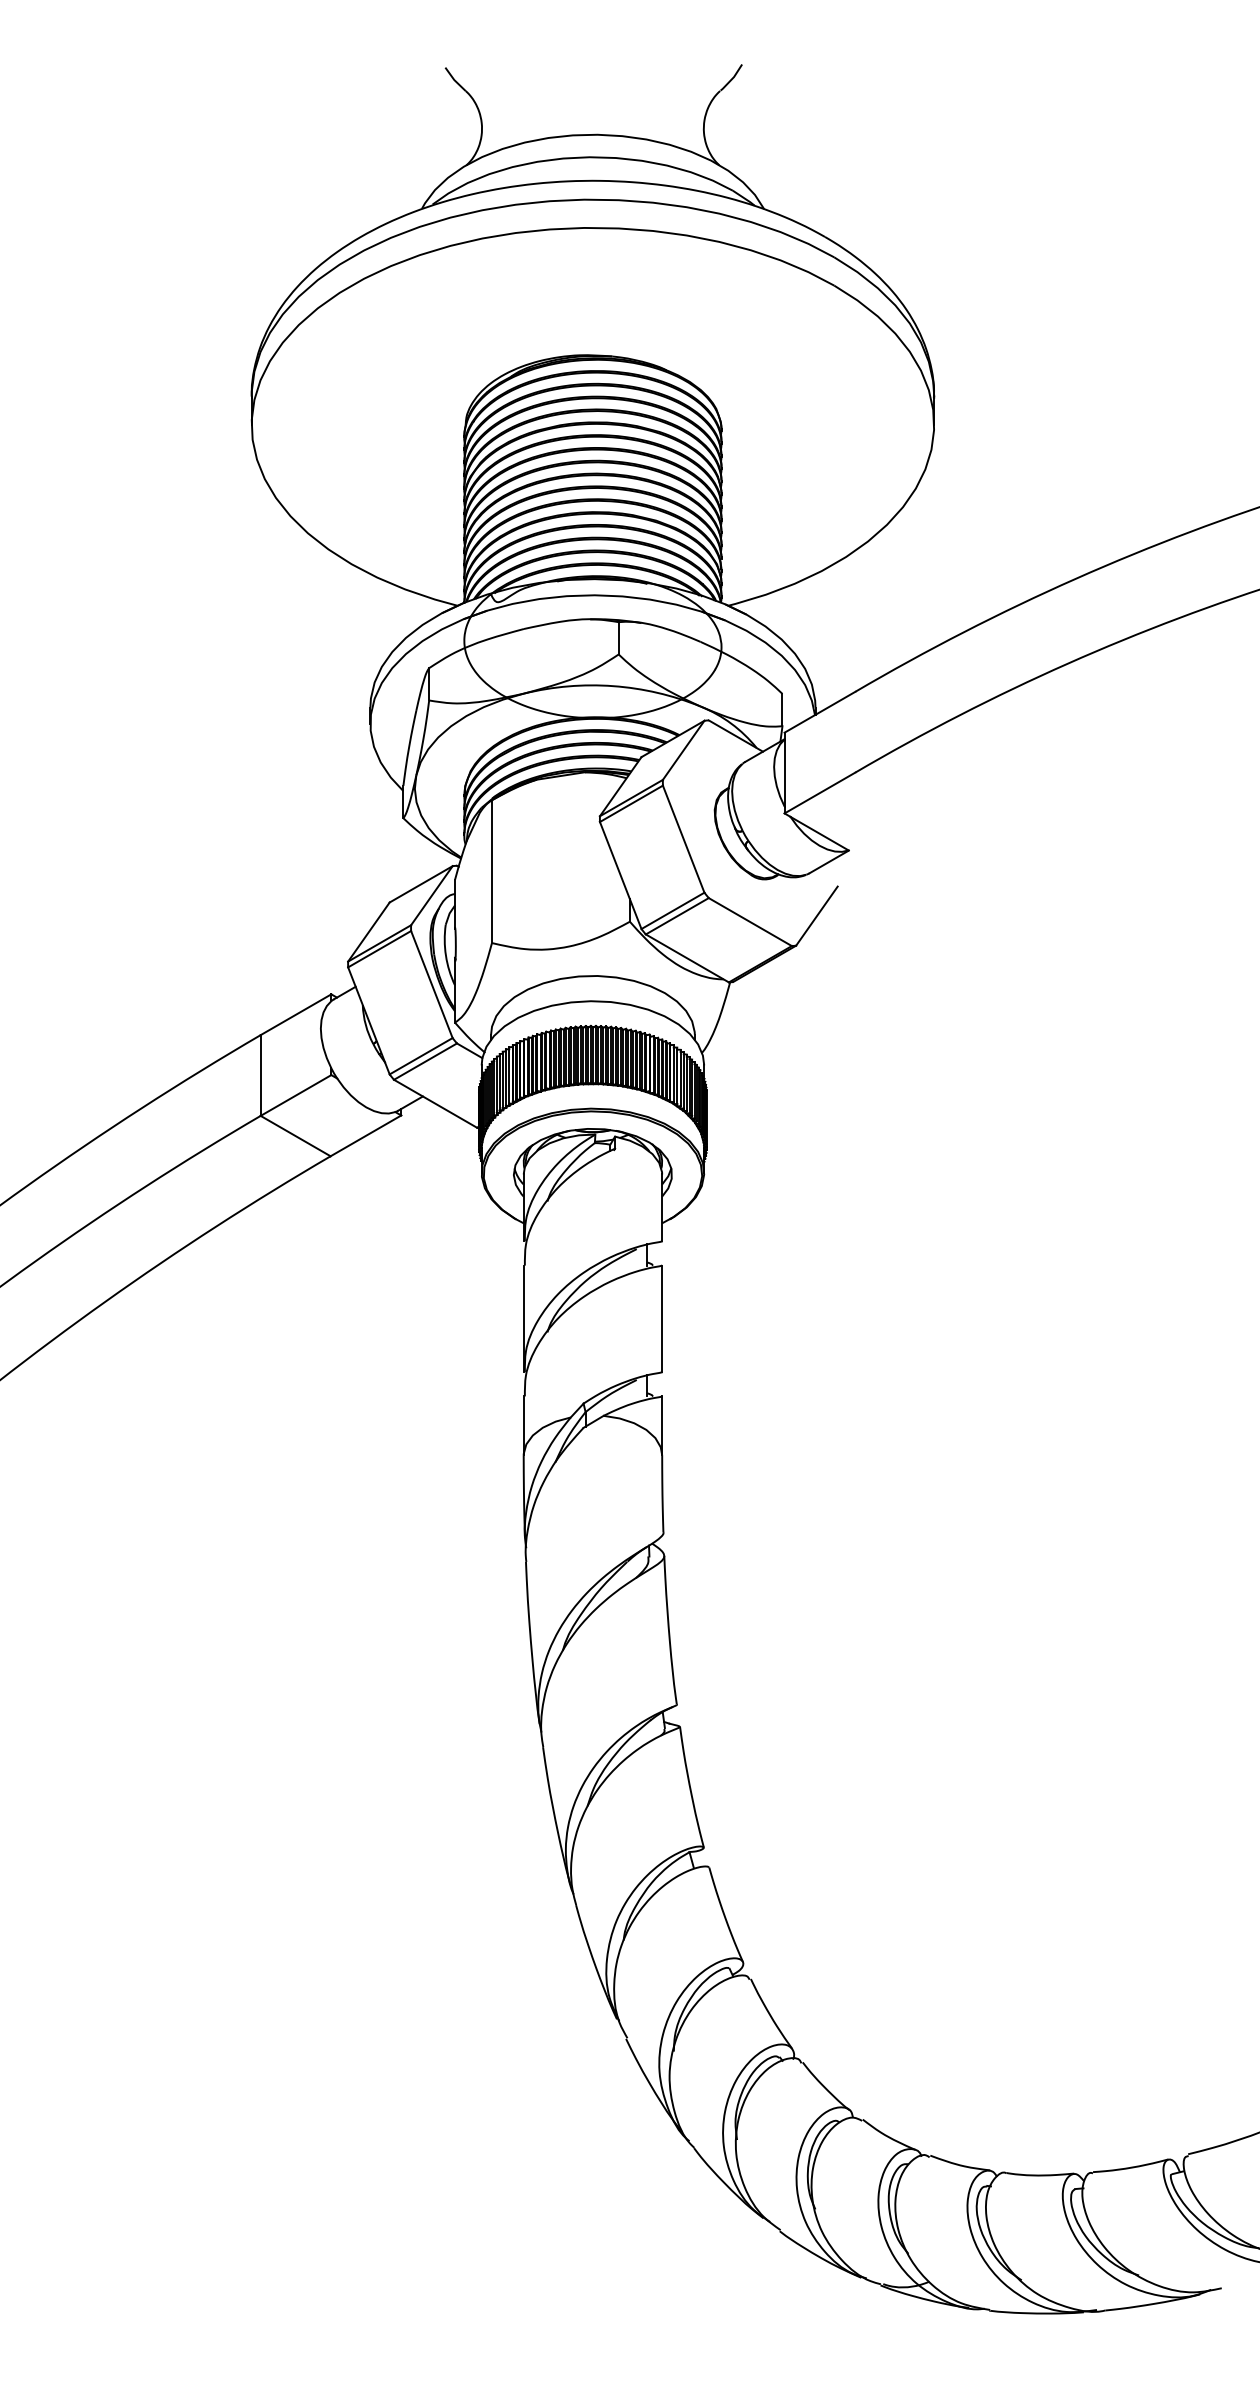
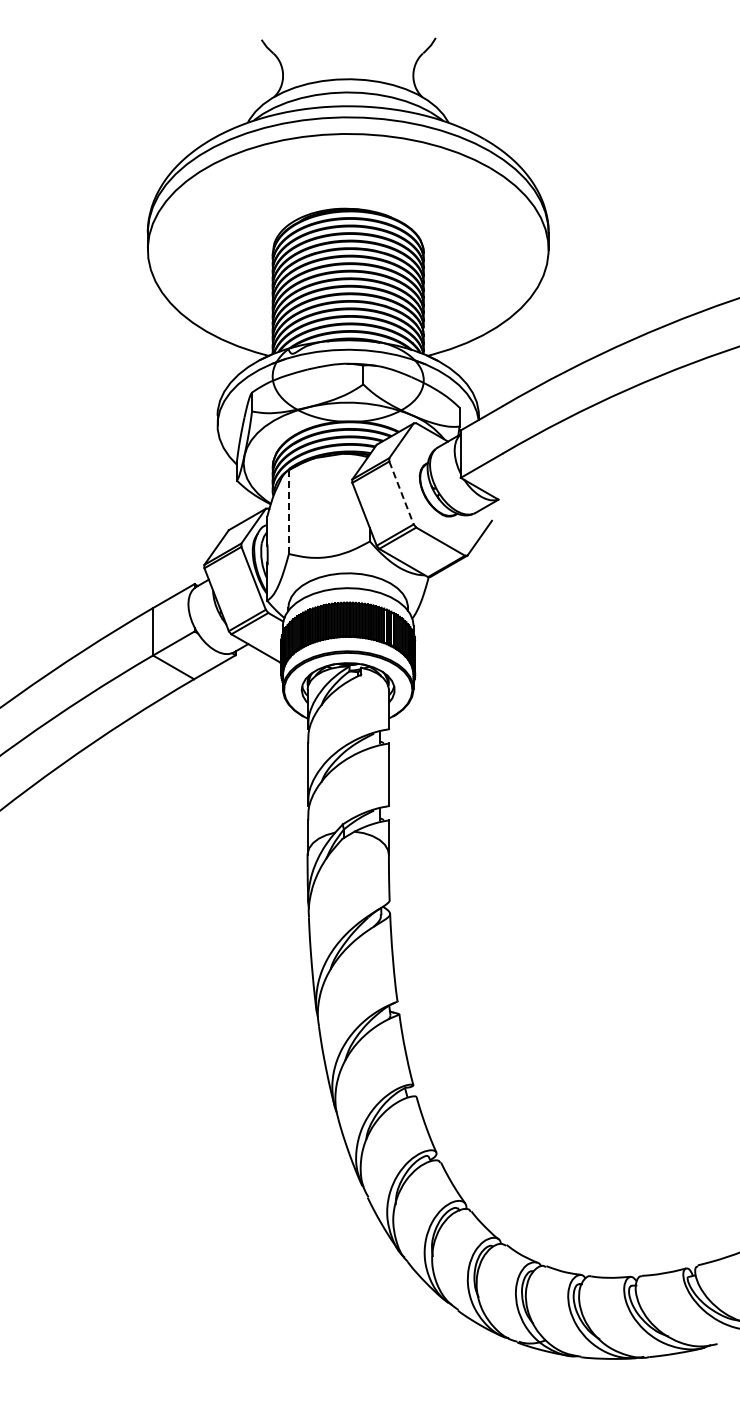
line: (683, 838) -> (401, 492), solid -> dashed
line: (491, 872) -> (288, 512), solid -> dashed

